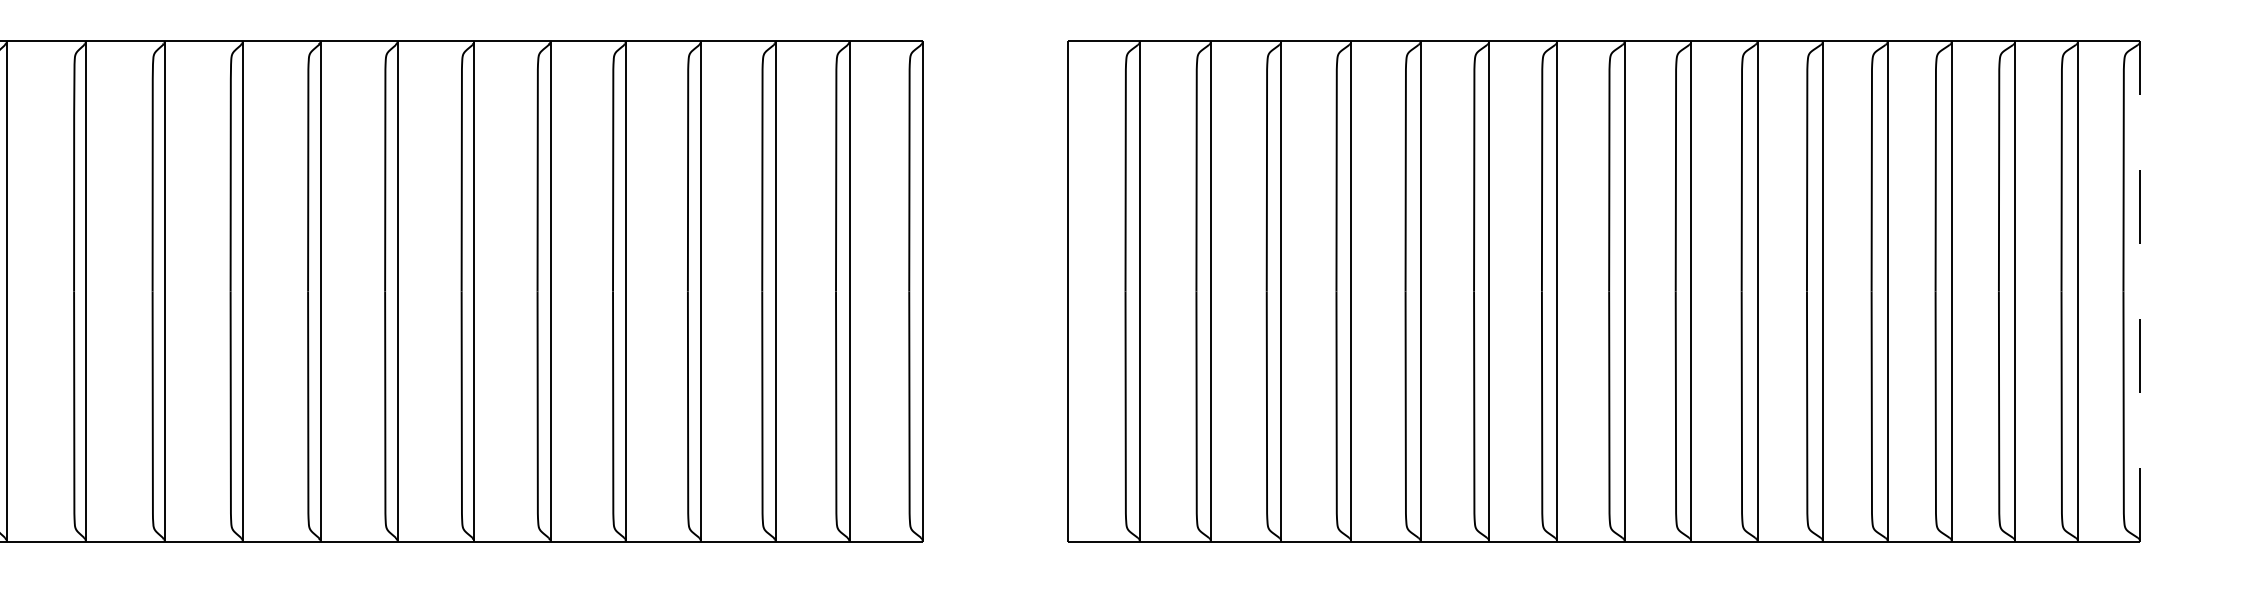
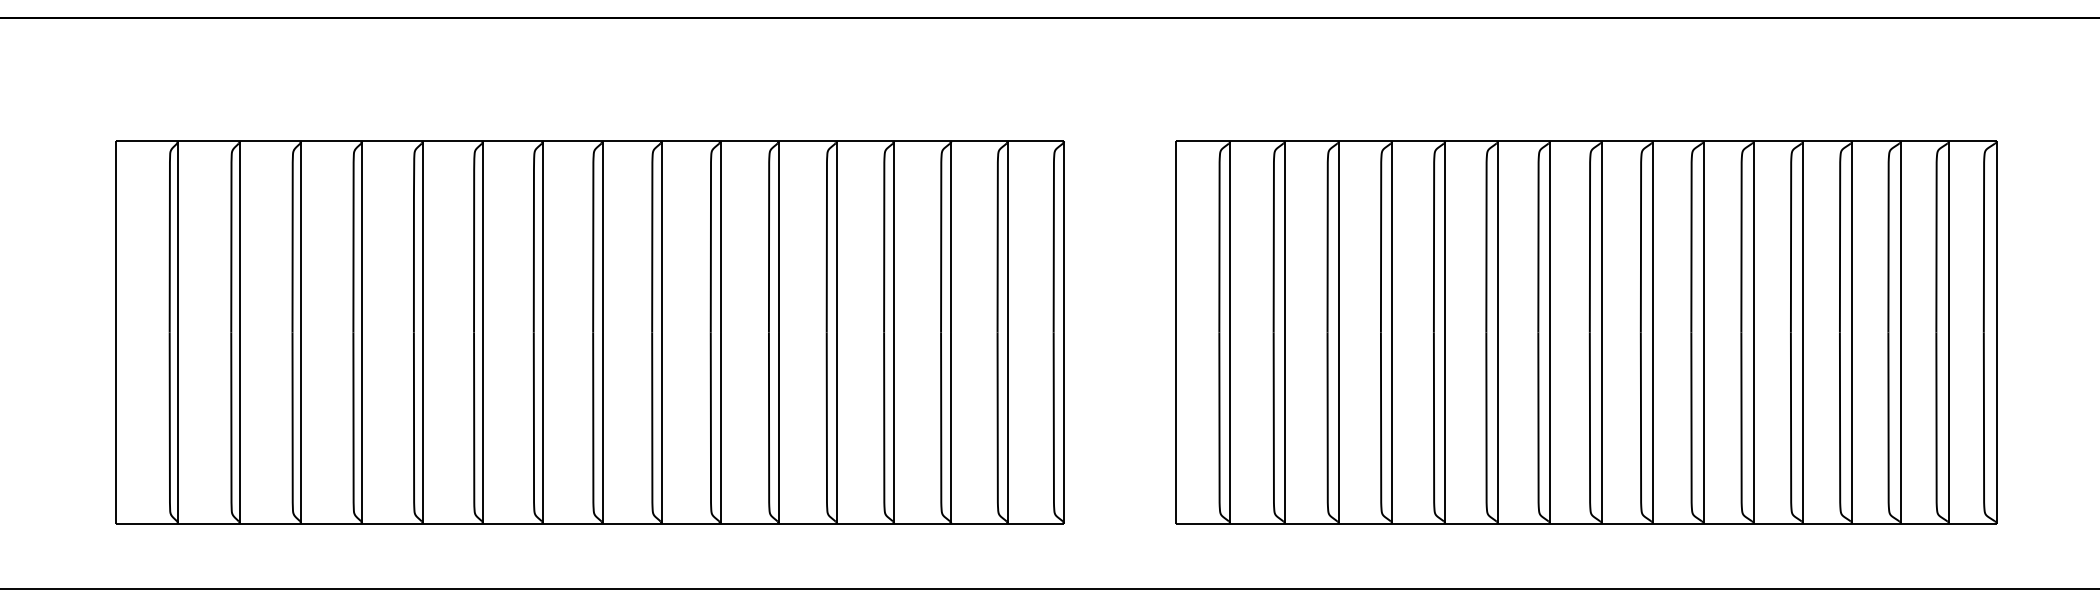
line: (2140, 291) -> (1996, 332), dashed -> solid

